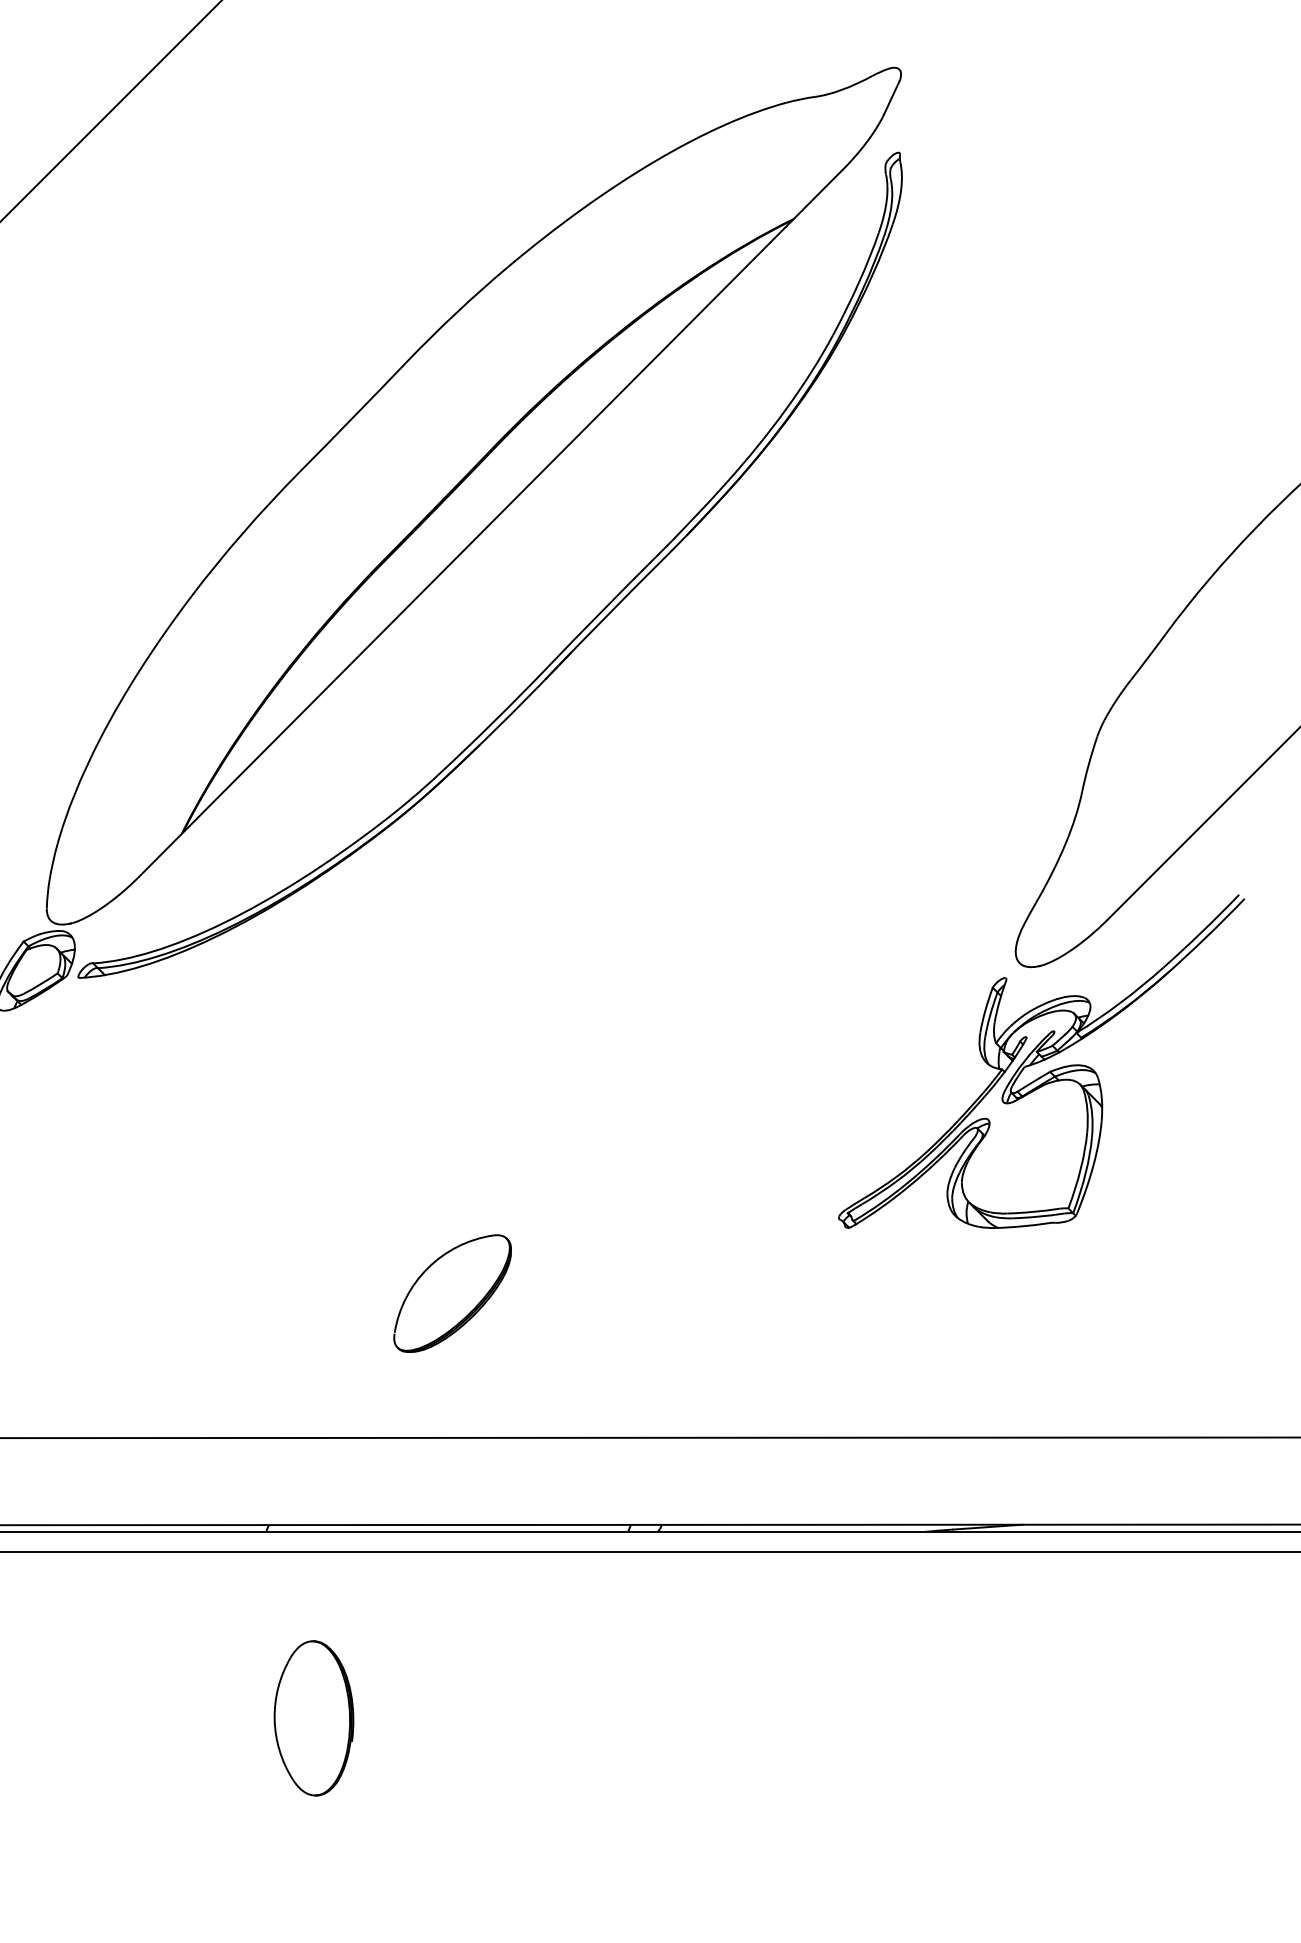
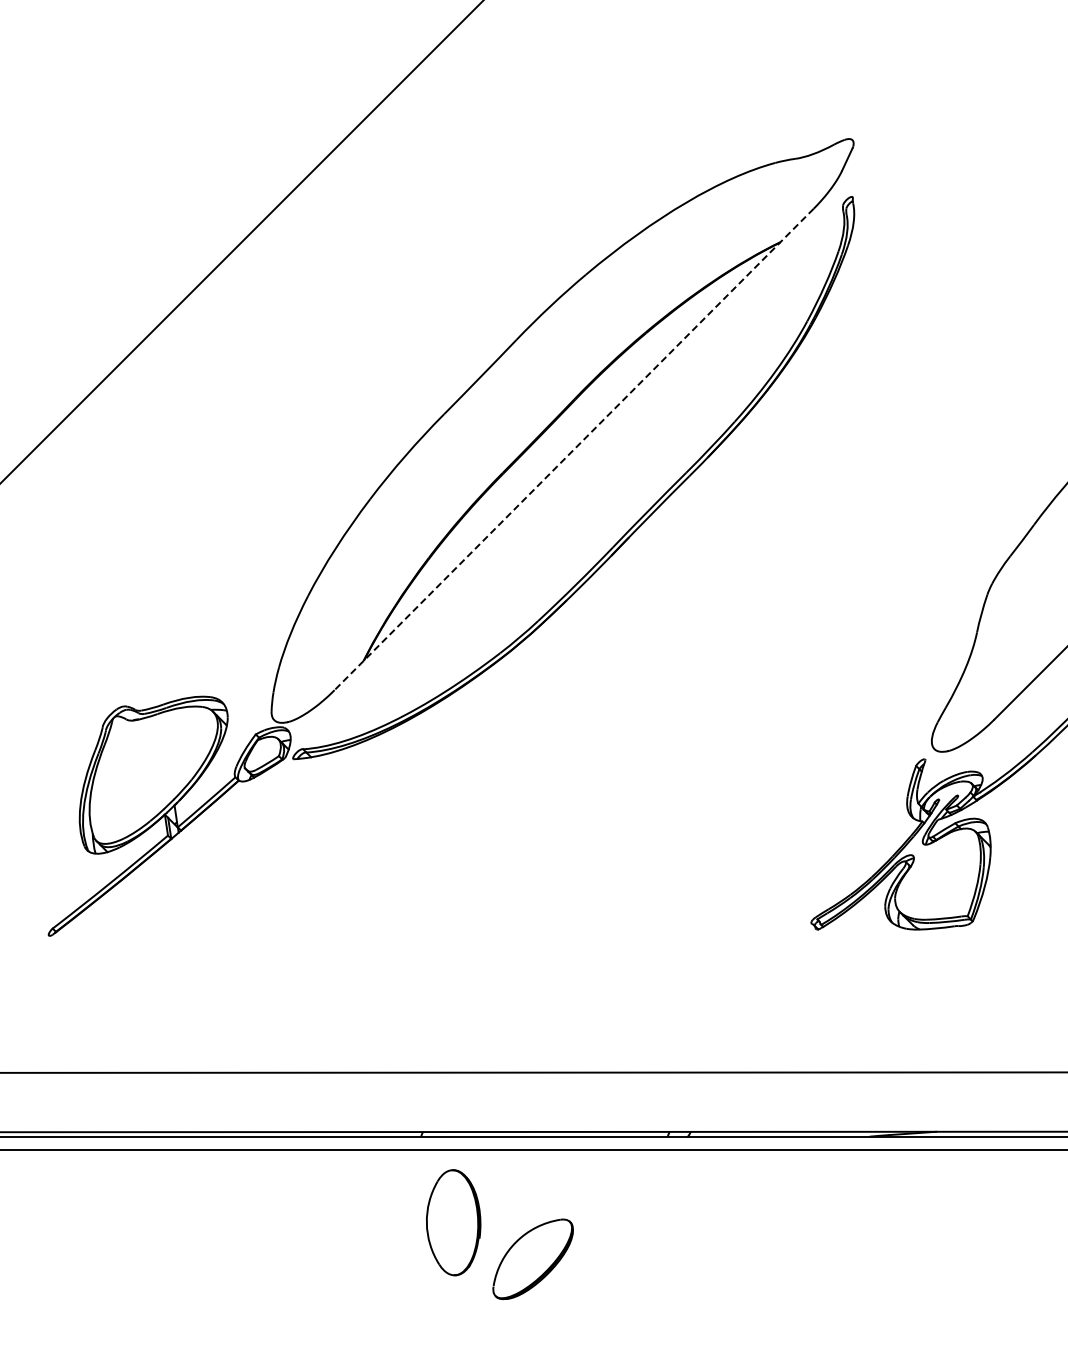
line: (491, 523) -> (574, 449), solid -> dashed
part: (451, 1293) -> (532, 1259), moved
part: (313, 1718) -> (453, 1222), moved

